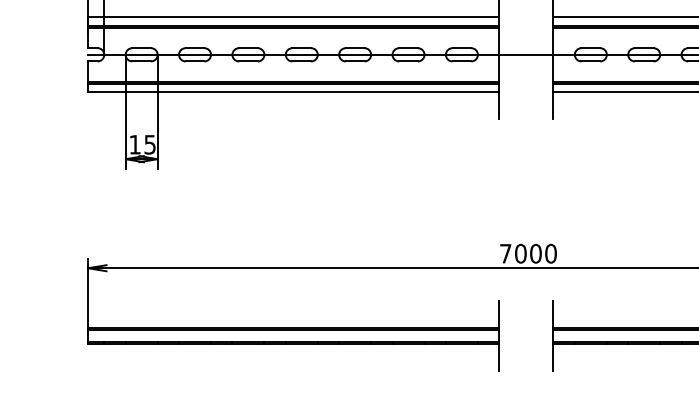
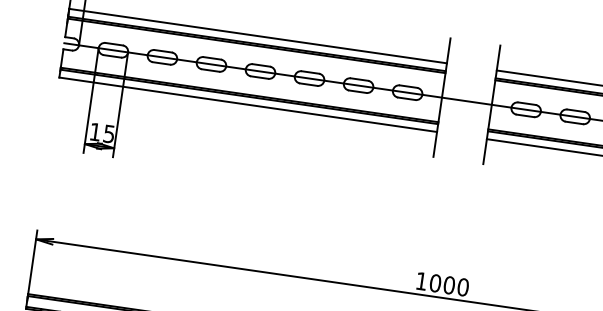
text: (505, 253) -> (421, 281), 7000 -> 1000

